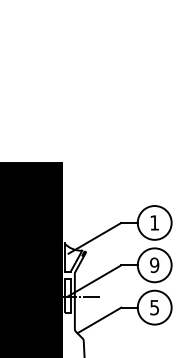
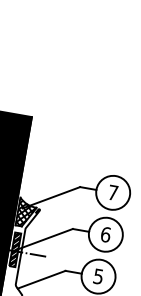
text: (154, 222) -> (113, 192), 1 -> 7
hatch: (73, 258) -> (26, 213), added
text: (154, 265) -> (105, 234), 9 -> 6
hatch: (68, 295) -> (15, 249), added

